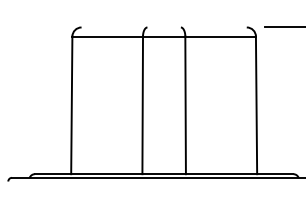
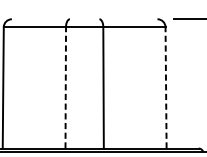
line: (142, 105) -> (65, 88), solid -> dashed
line: (256, 105) -> (166, 88), solid -> dashed

